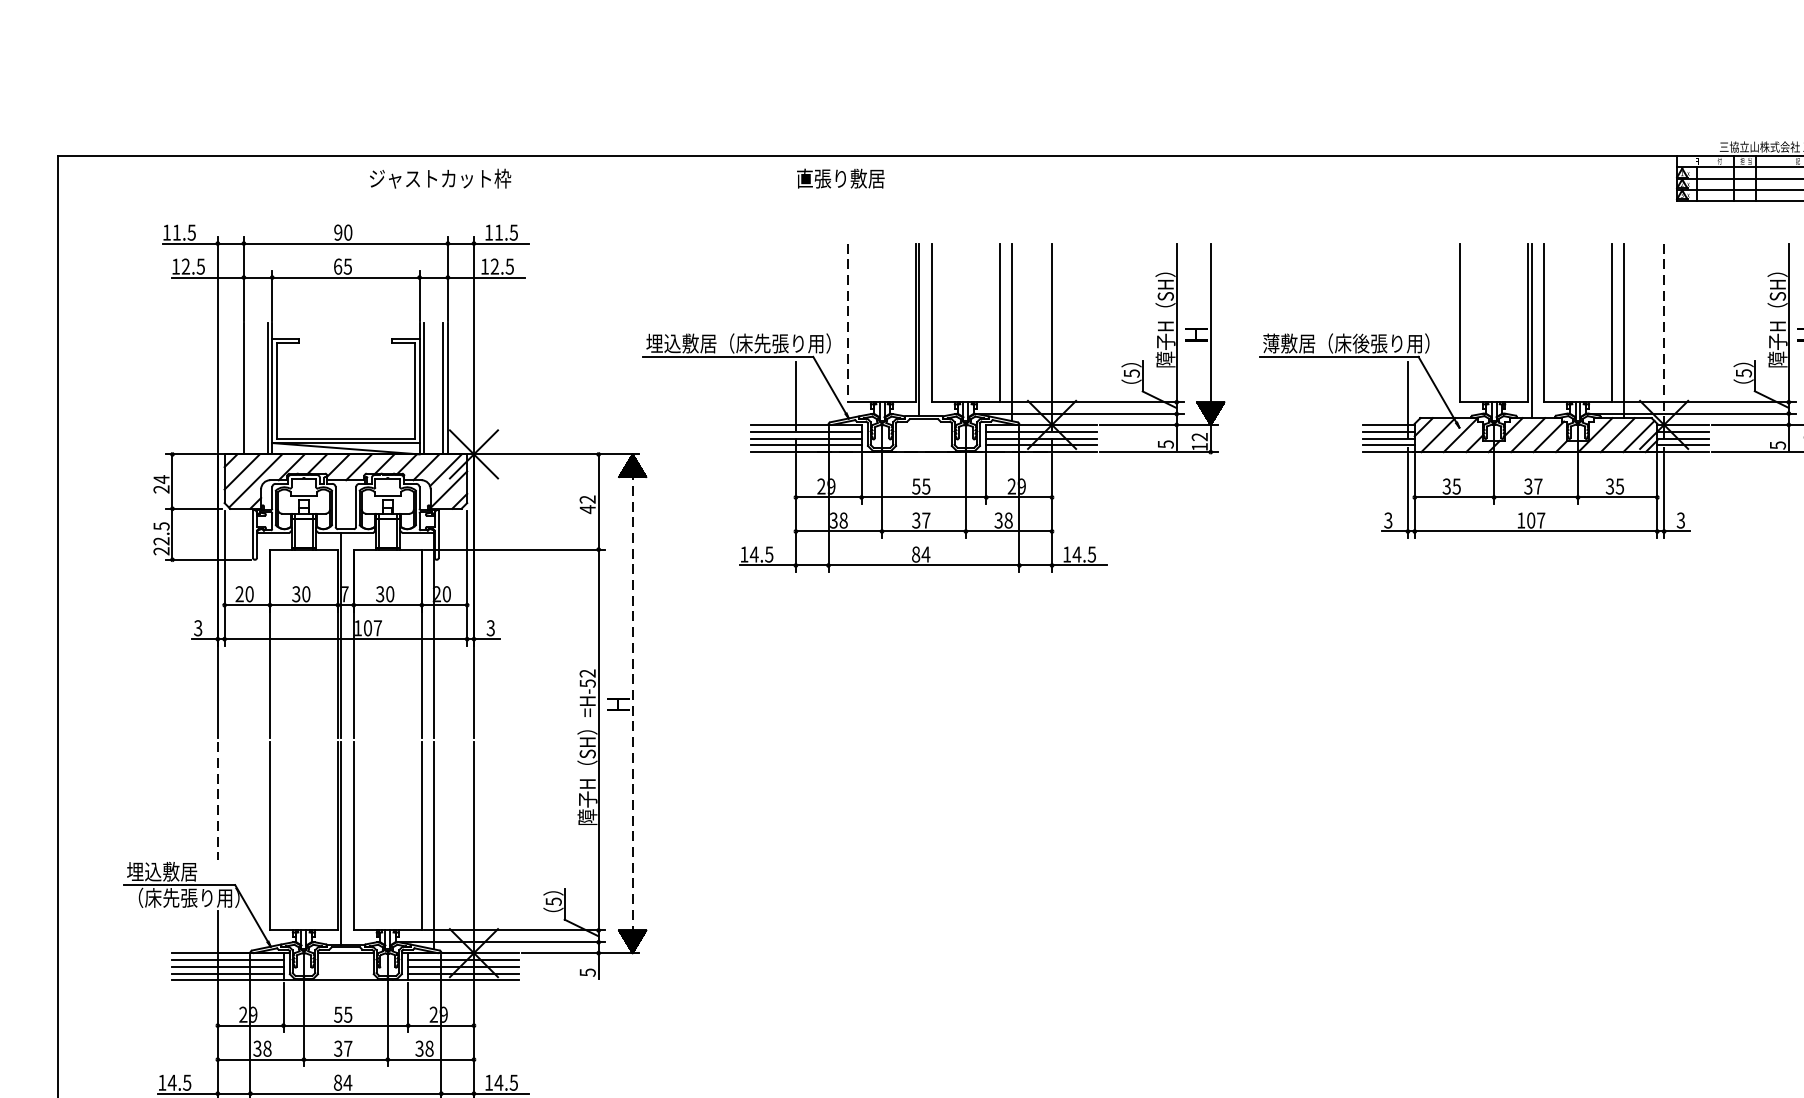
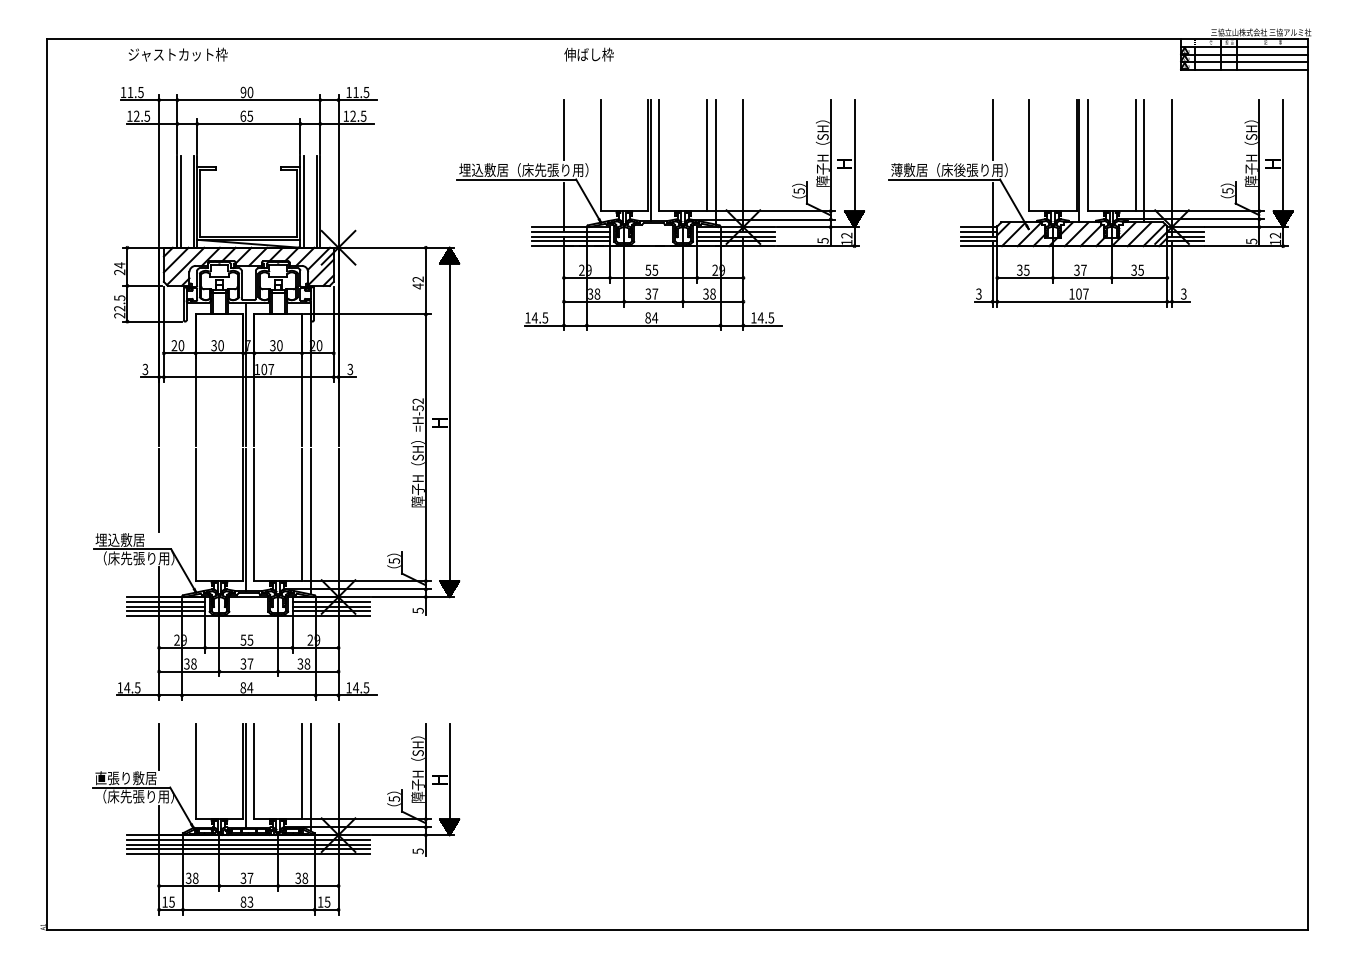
text: (439, 178) -> (177, 54), moved
text: (840, 178) -> (595, 54), 直張り敷居 -> 伸ばし枠
line: (795, 285) -> (563, 129), added
line: (1407, 285) -> (992, 129), added
line: (848, 322) -> (600, 155), dashed -> solid
line: (1664, 334) -> (1172, 163), dashed -> solid
line: (248, 388) -> (180, 201), added
line: (632, 703) -> (449, 422), dashed -> solid
line: (218, 802) -> (159, 491), dashed -> solid

